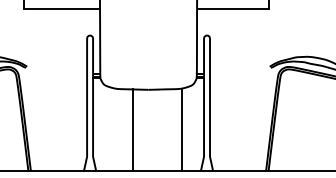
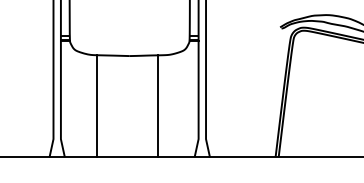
line: (133, 130) -> (97, 106), moved
line: (182, 130) -> (158, 106), moved

